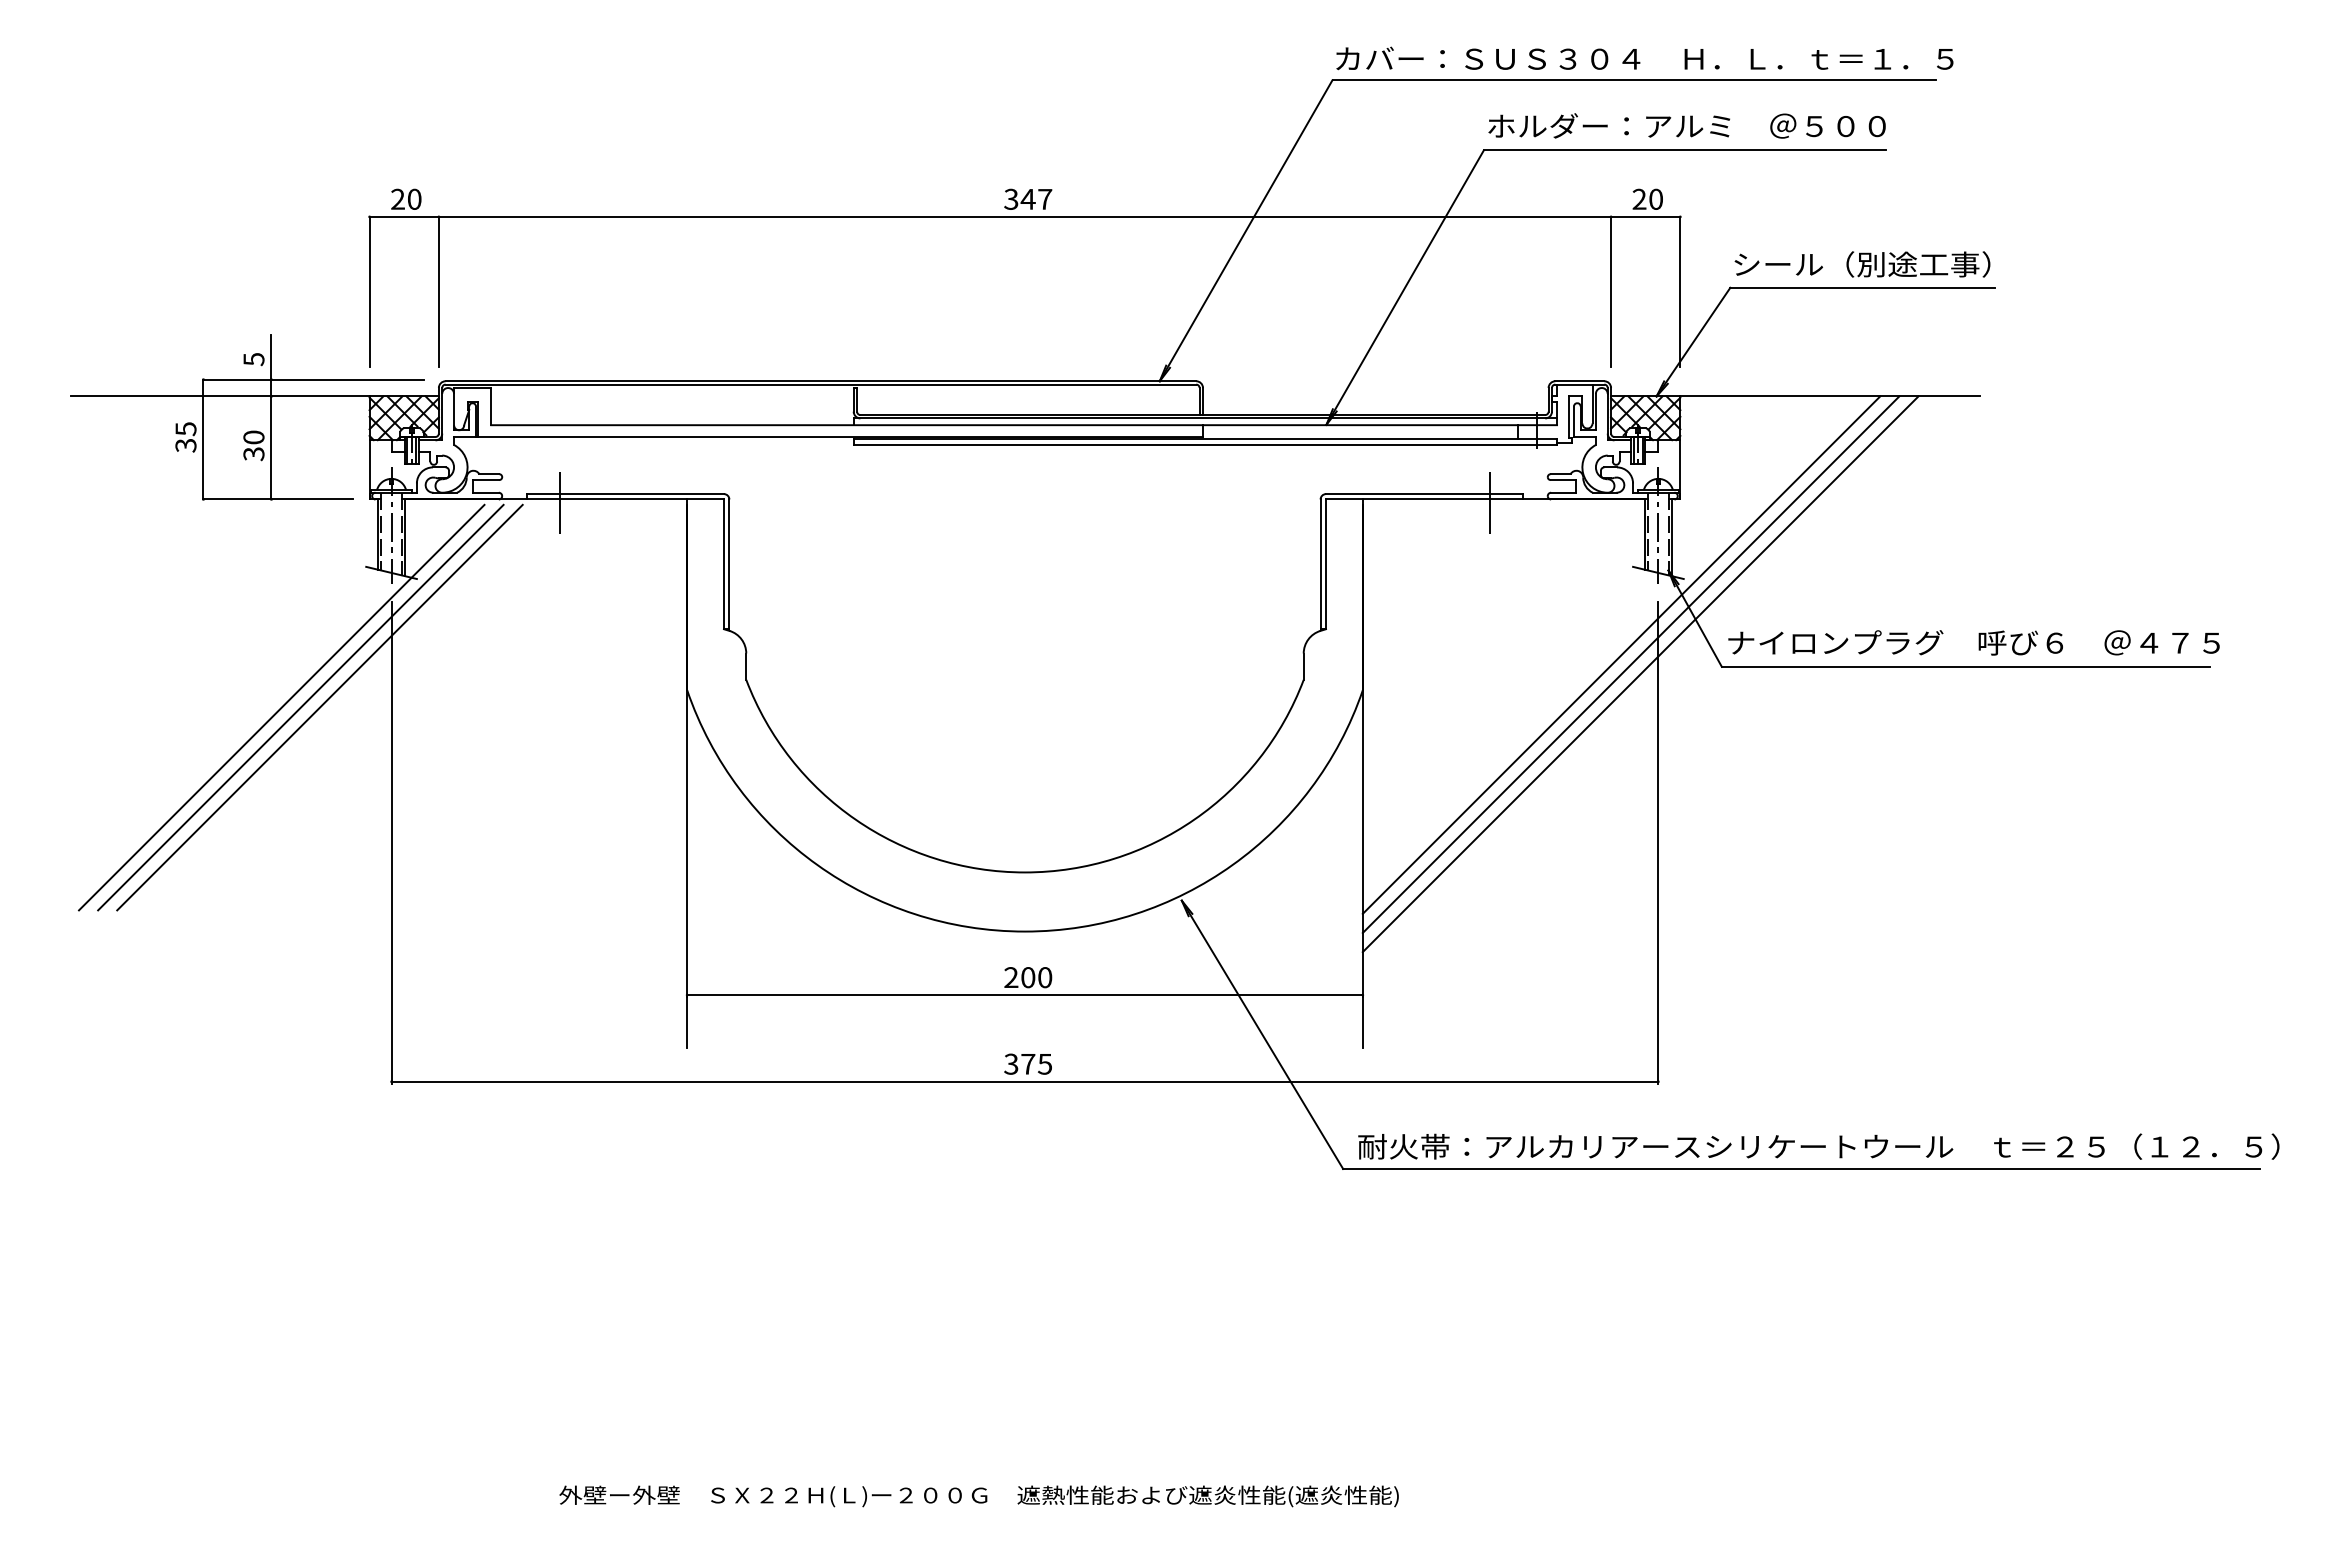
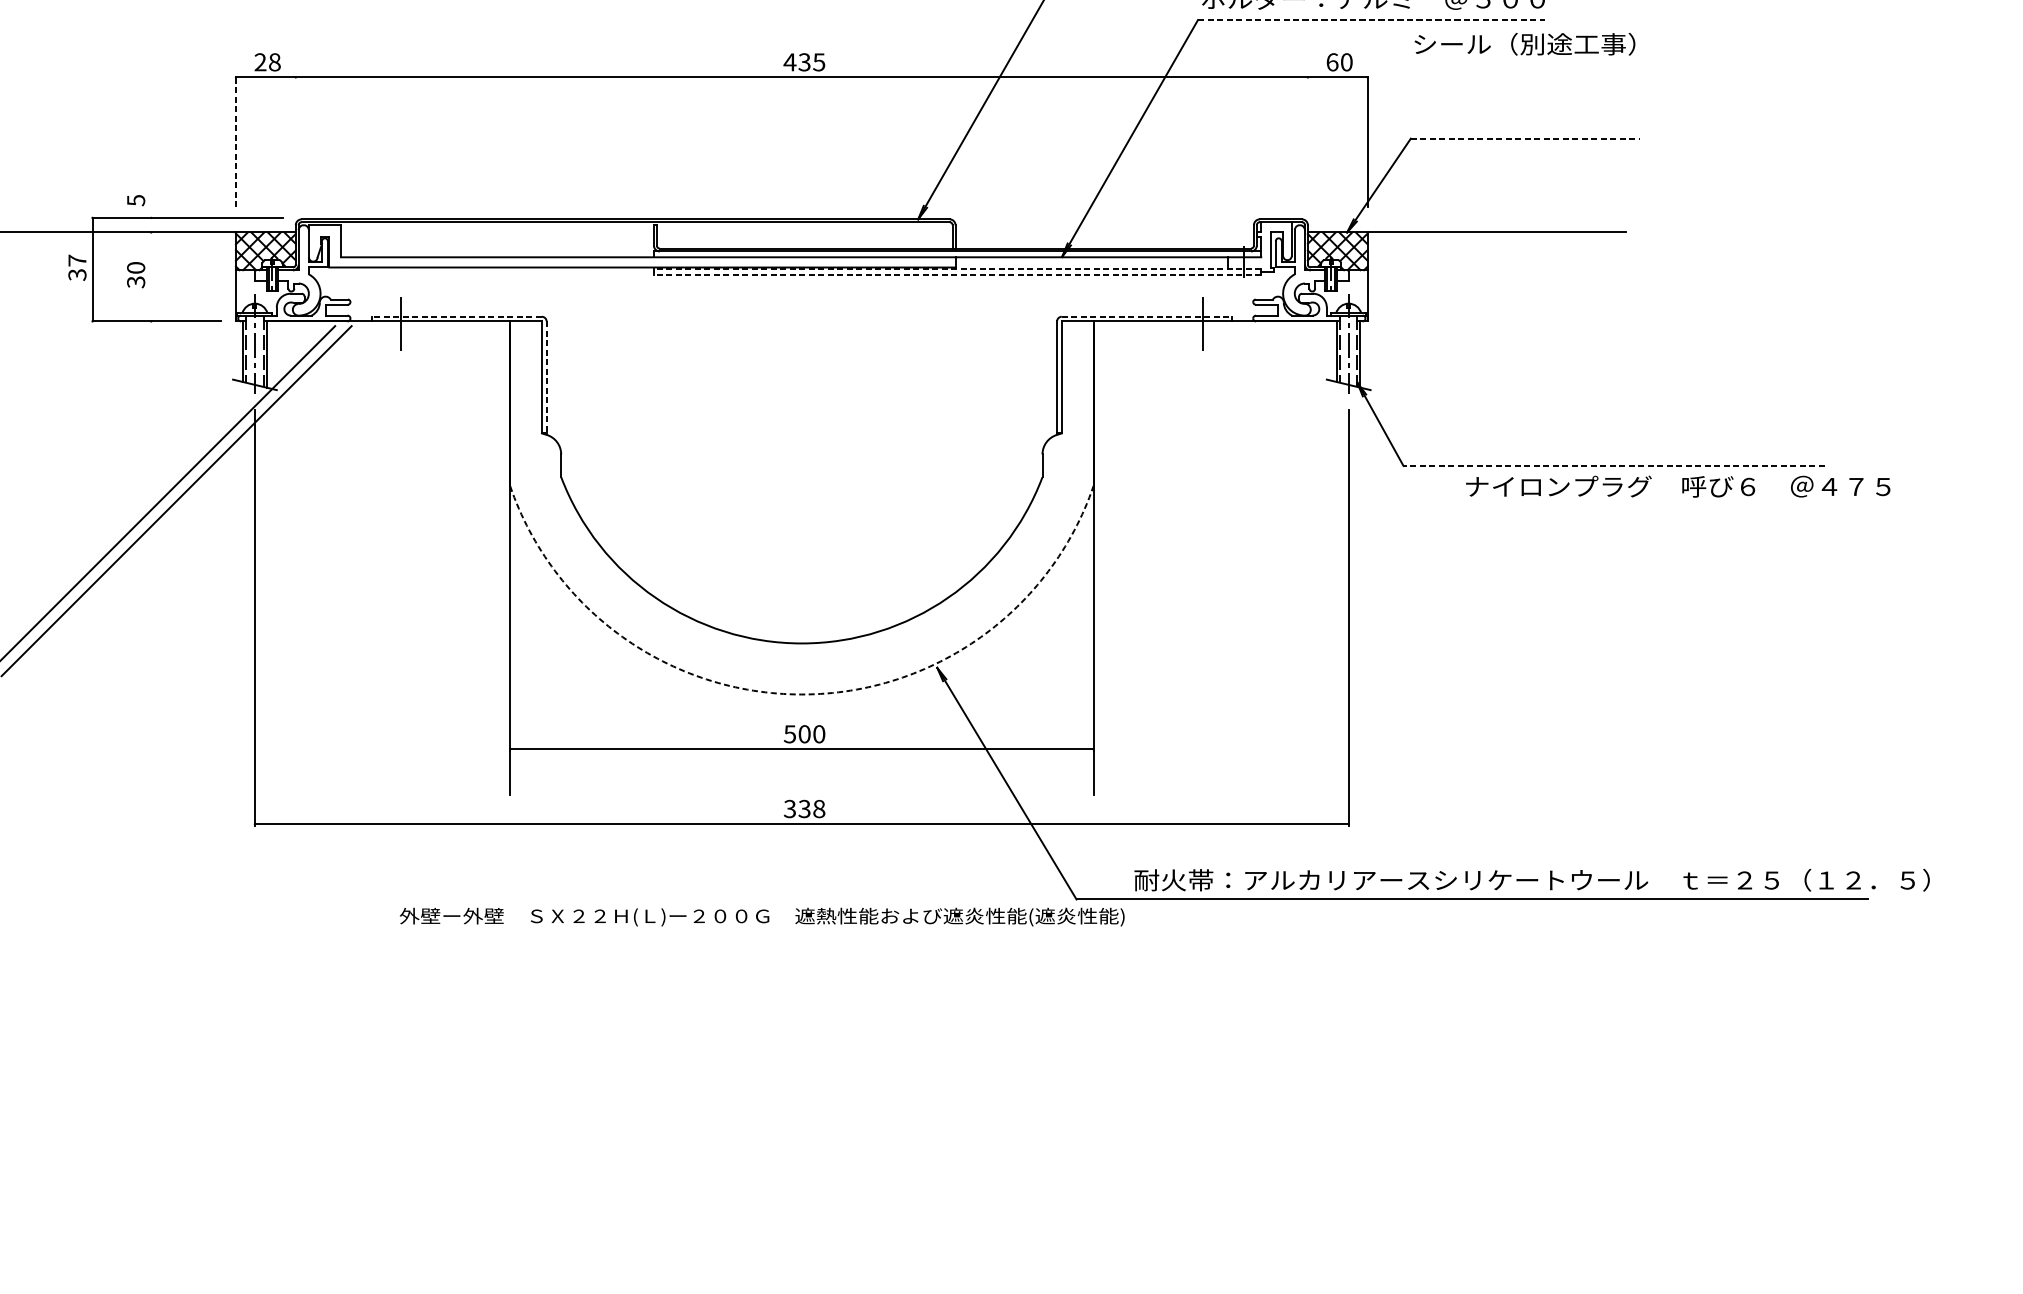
line: (1684, 150) -> (1371, 20), solid -> dashed
text: (1027, 198) -> (804, 61), 347 -> 435
text: (1639, 198) -> (1332, 61), 20 -> 60
text: (414, 199) -> (274, 62), 20 -> 28
text: (1862, 264) -> (1524, 44), moved
line: (1862, 287) -> (1524, 138), solid -> dashed
line: (369, 291) -> (235, 141), solid -> dashed
line: (438, 291) -> (295, 141), removed
line: (1611, 291) -> (1308, 141), removed
line: (271, 416) -> (151, 249), removed
text: (185, 429) -> (77, 261), 35 -> 37
line: (1205, 438) -> (957, 268), solid -> dashed
line: (1205, 445) -> (957, 274), solid -> dashed
line: (625, 494) -> (456, 317), solid -> dashed
line: (1424, 494) -> (1146, 317), solid -> dashed
line: (729, 564) -> (546, 377), solid -> dashed
text: (1973, 642) -> (1677, 486), moved
line: (1621, 654) -> (1316, 455), removed
line: (1630, 664) -> (1324, 463), removed
line: (1965, 666) -> (1613, 465), solid -> dashed
line: (1640, 674) -> (1333, 472), removed
line: (319, 707) -> (192, 501), removed
arc: (1025, 931) -> (802, 694), solid -> dashed
text: (1011, 977) -> (790, 734), 200 -> 500
text: (1036, 1063) -> (811, 808), 375 -> 338
text: (1818, 1146) -> (1531, 880), moved
text: (978, 1496) -> (761, 917), moved

